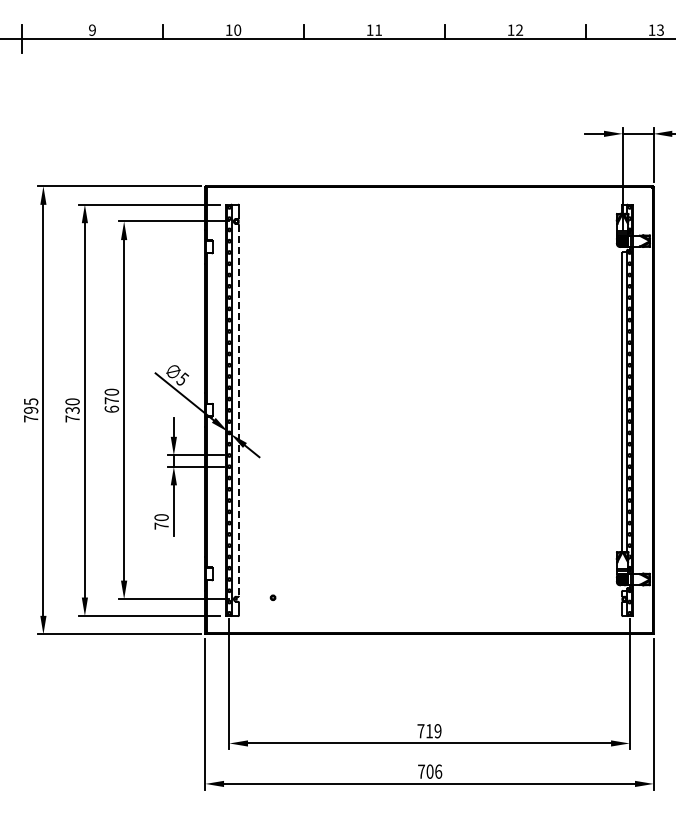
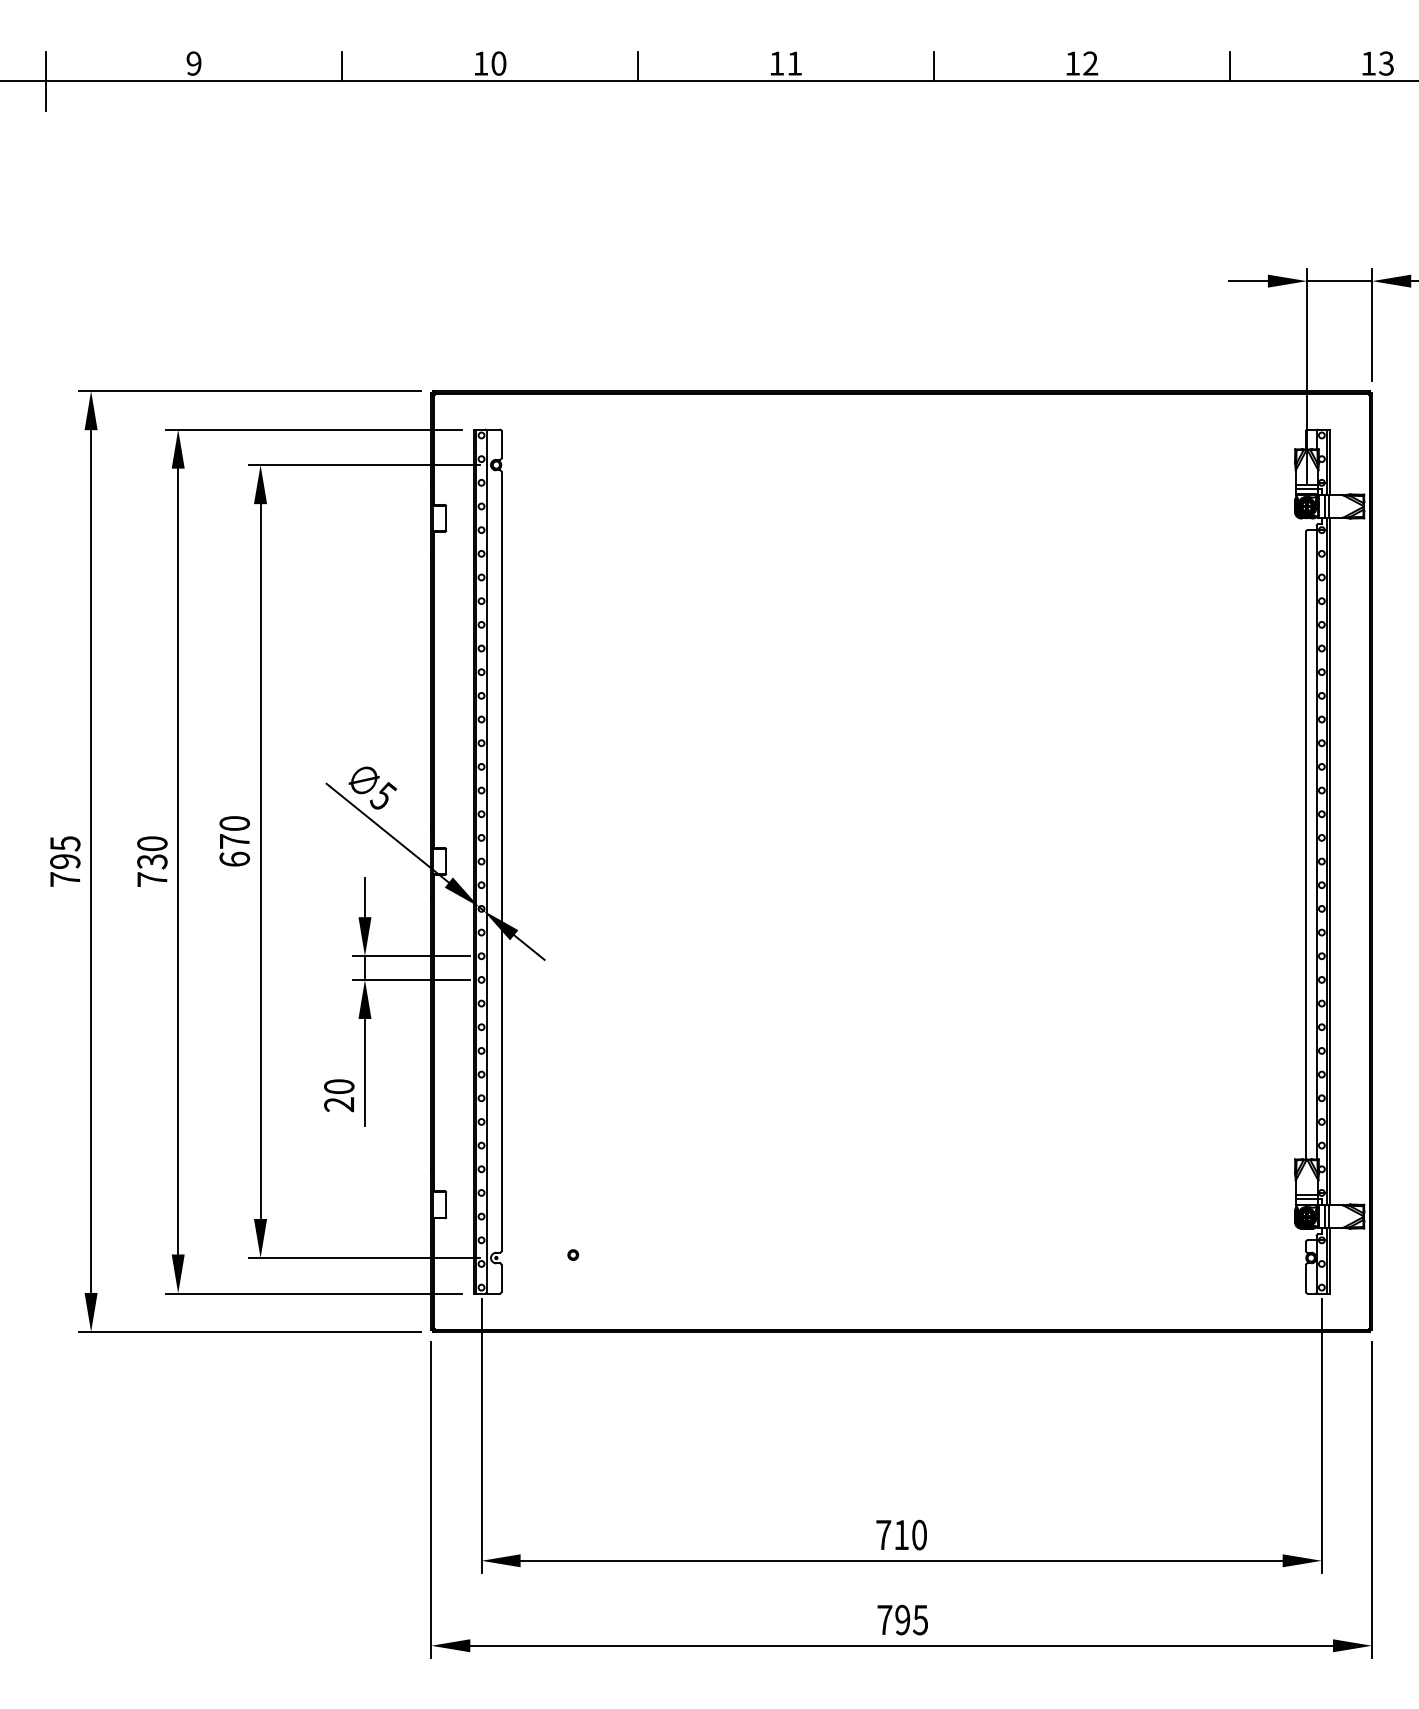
line: (239, 410) -> (502, 861), dashed -> solid
text: (161, 525) -> (338, 1103), 70 -> 20
text: (437, 731) -> (918, 1535), 719 -> 710
text: (434, 771) -> (912, 1619), 706 -> 795

